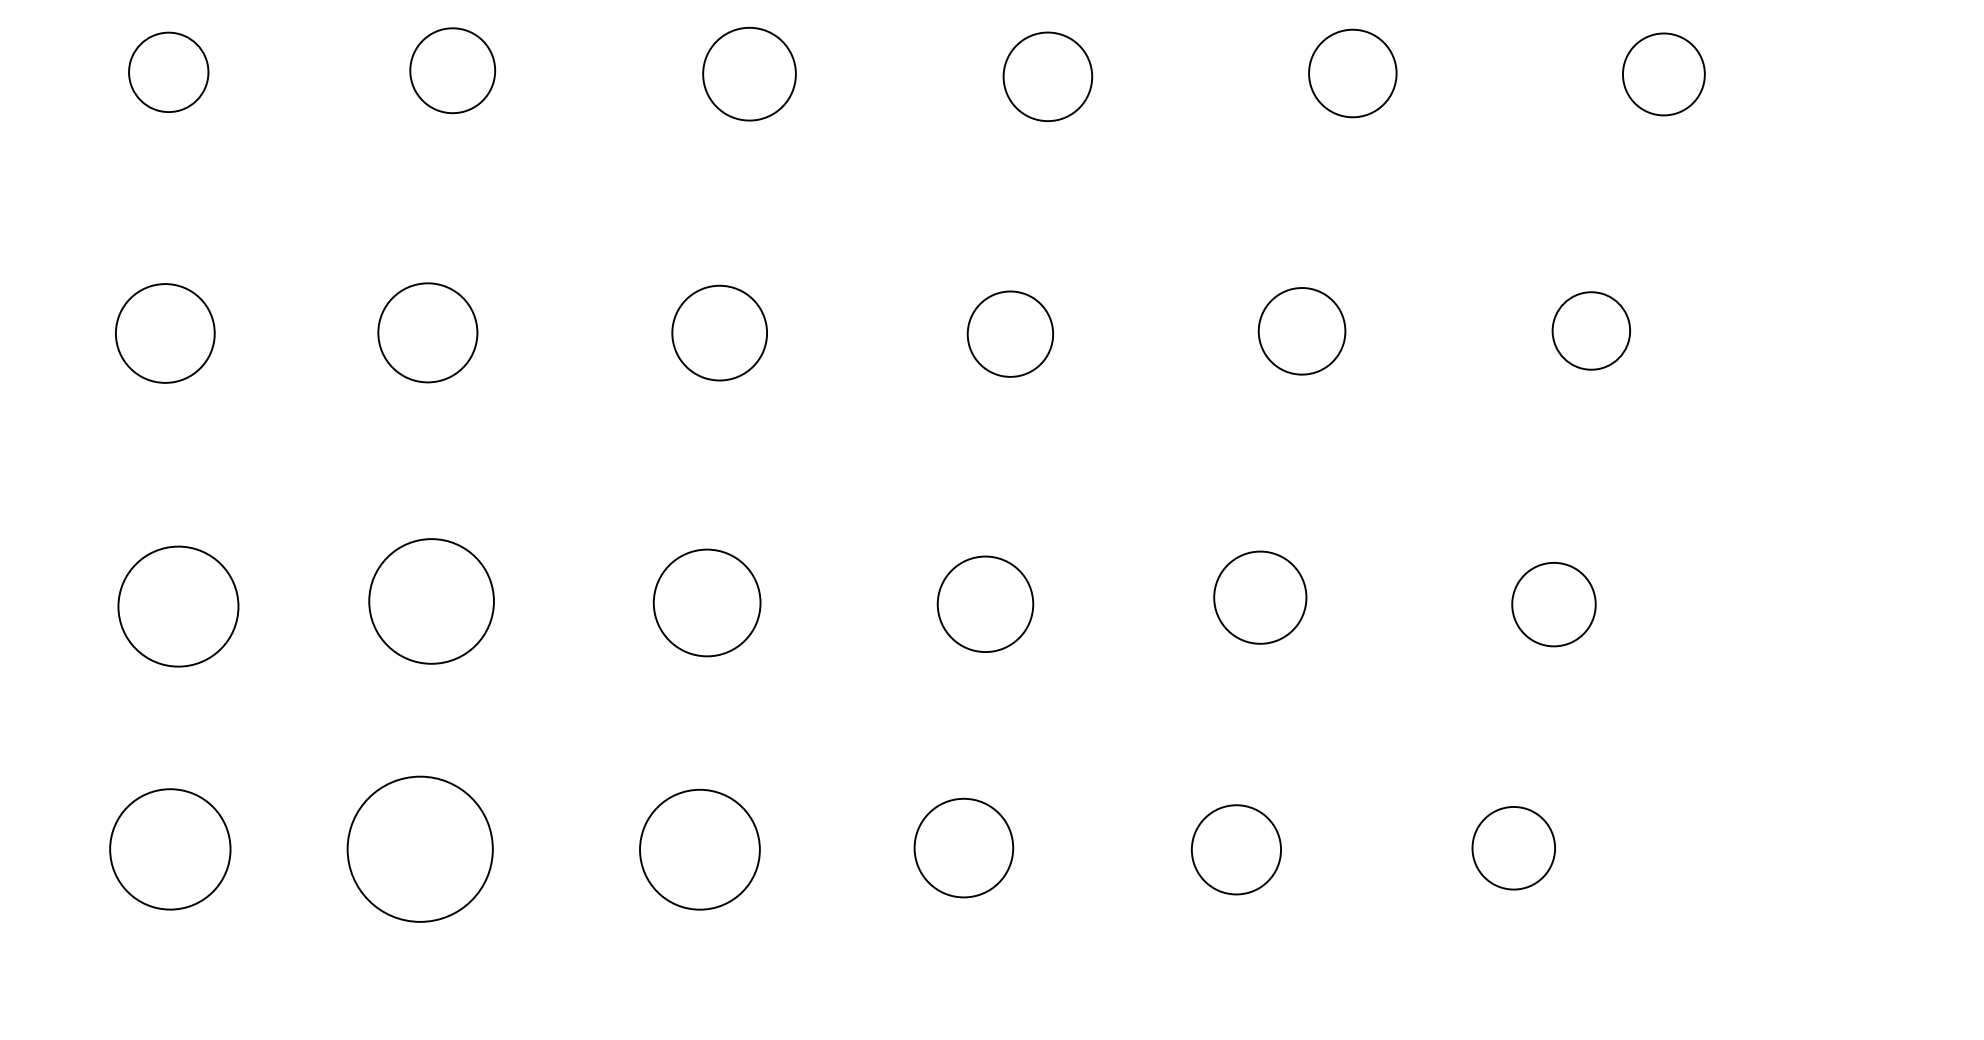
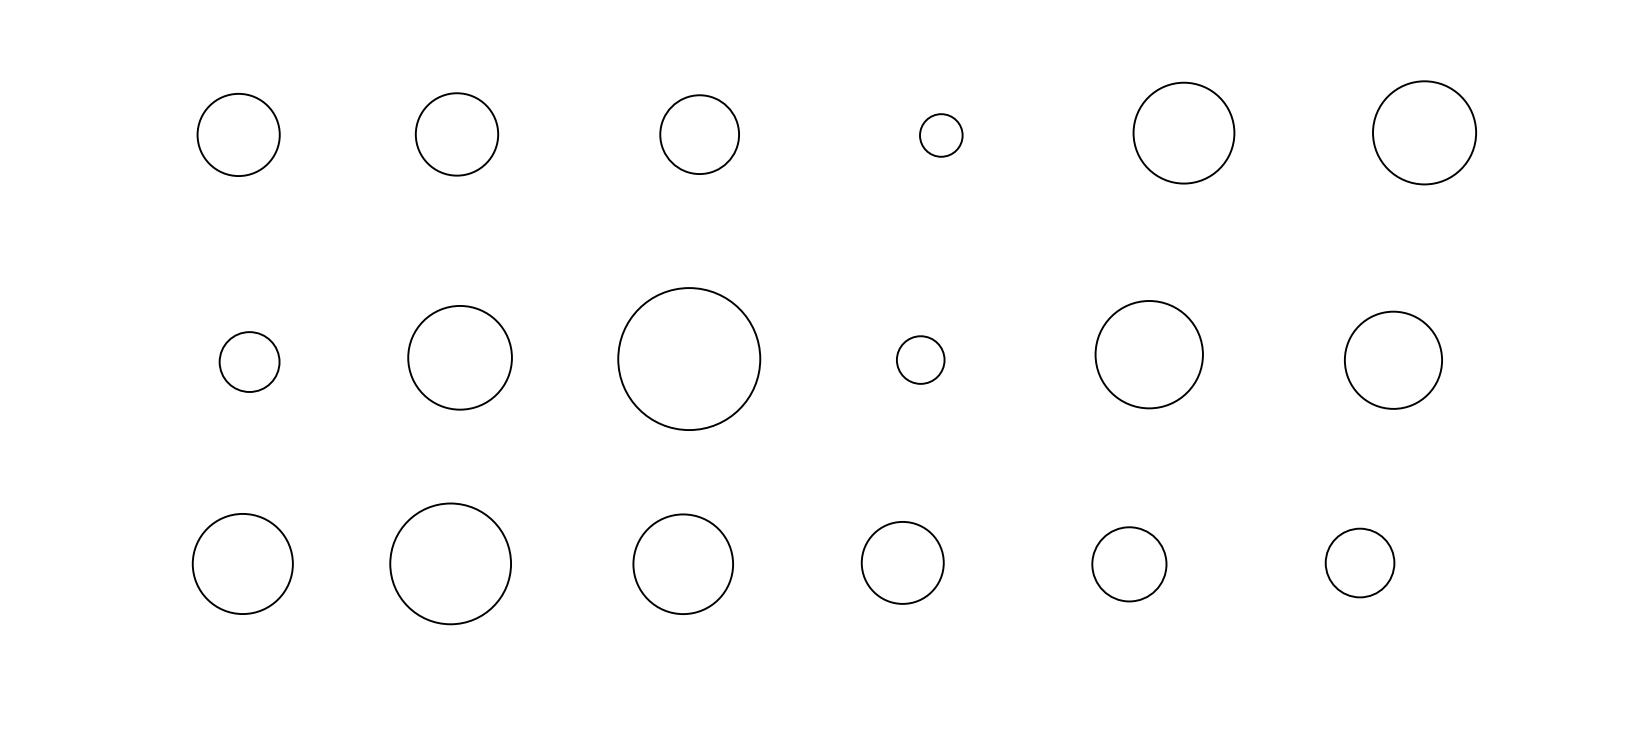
circle: (1591, 330) -> (1424, 132), size x1.6
circle: (1301, 331) -> (1183, 133), size x1.4
circle: (1009, 333) -> (940, 134), size x0.6
circle: (1260, 597) -> (1149, 354), size x1.4
circle: (706, 602) -> (688, 358), size x1.6
circle: (985, 603) -> (920, 359), size x0.6
circle: (1553, 604) -> (1393, 360), size x1.4
circle: (178, 606) -> (249, 361), size x0.6

